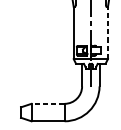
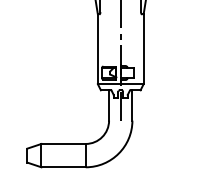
line: (107, 33) -> (143, 49), dashed -> solid
line: (48, 103) -> (63, 143), dashed -> solid

